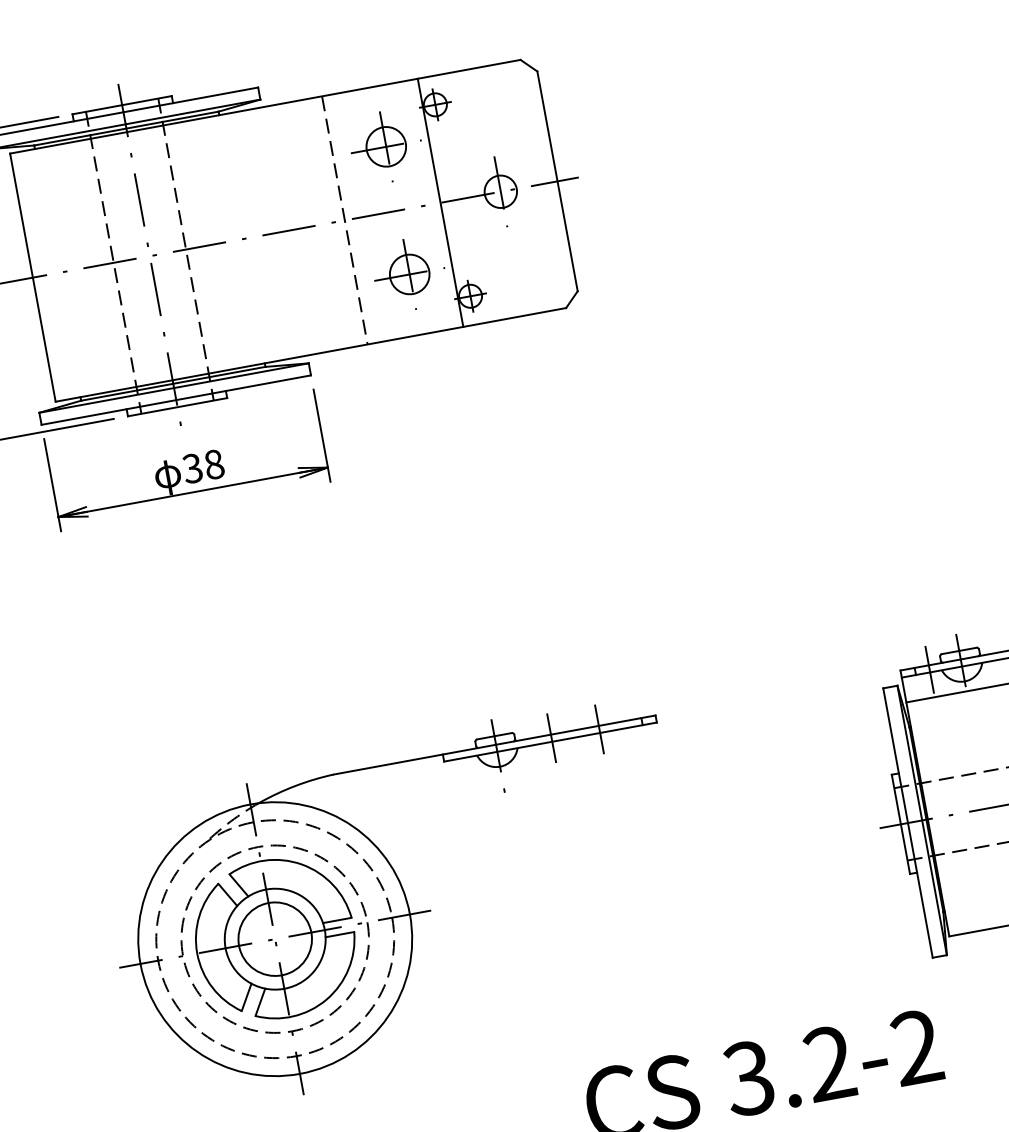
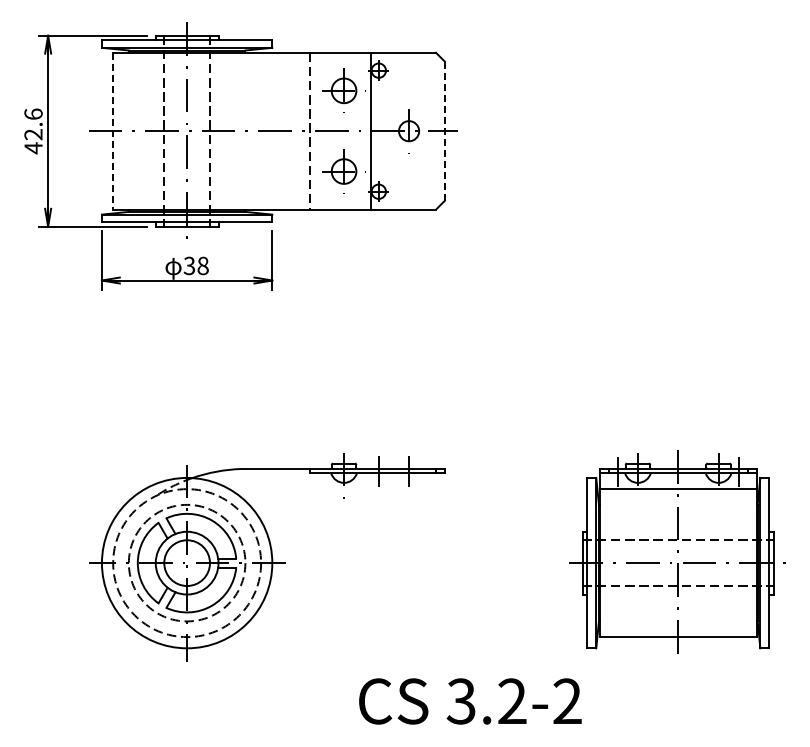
line: (556, 181) -> (444, 131), solid -> dashed
line: (33, 278) -> (113, 131), solid -> dashed

